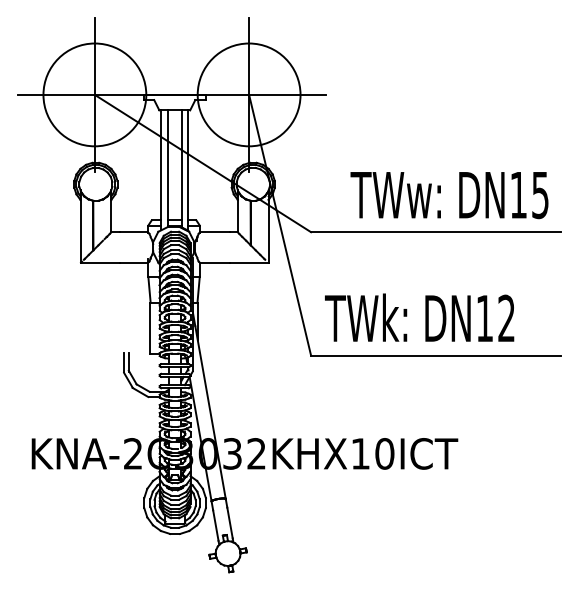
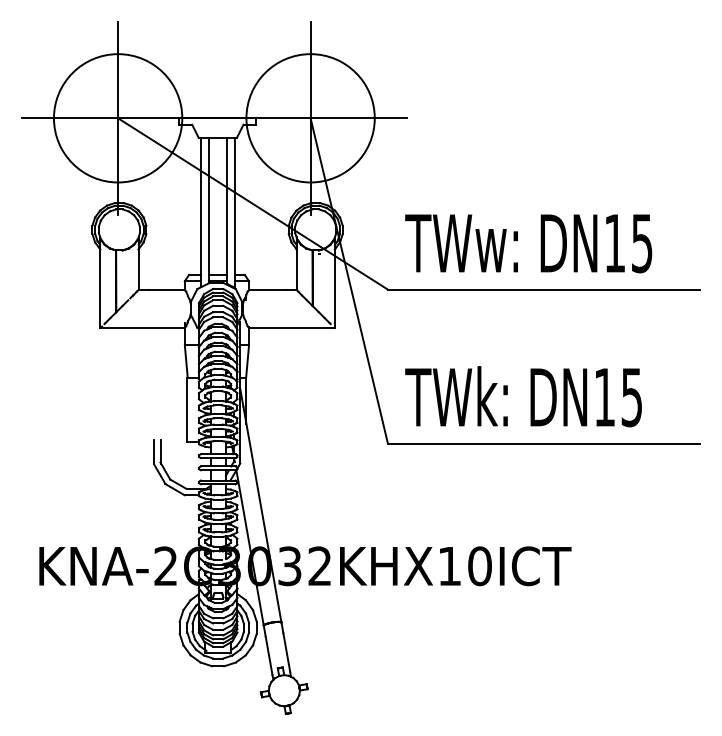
text: (449, 195) -> (528, 243), moved
text: (506, 318) -> (631, 397), DN12 -> DN15

